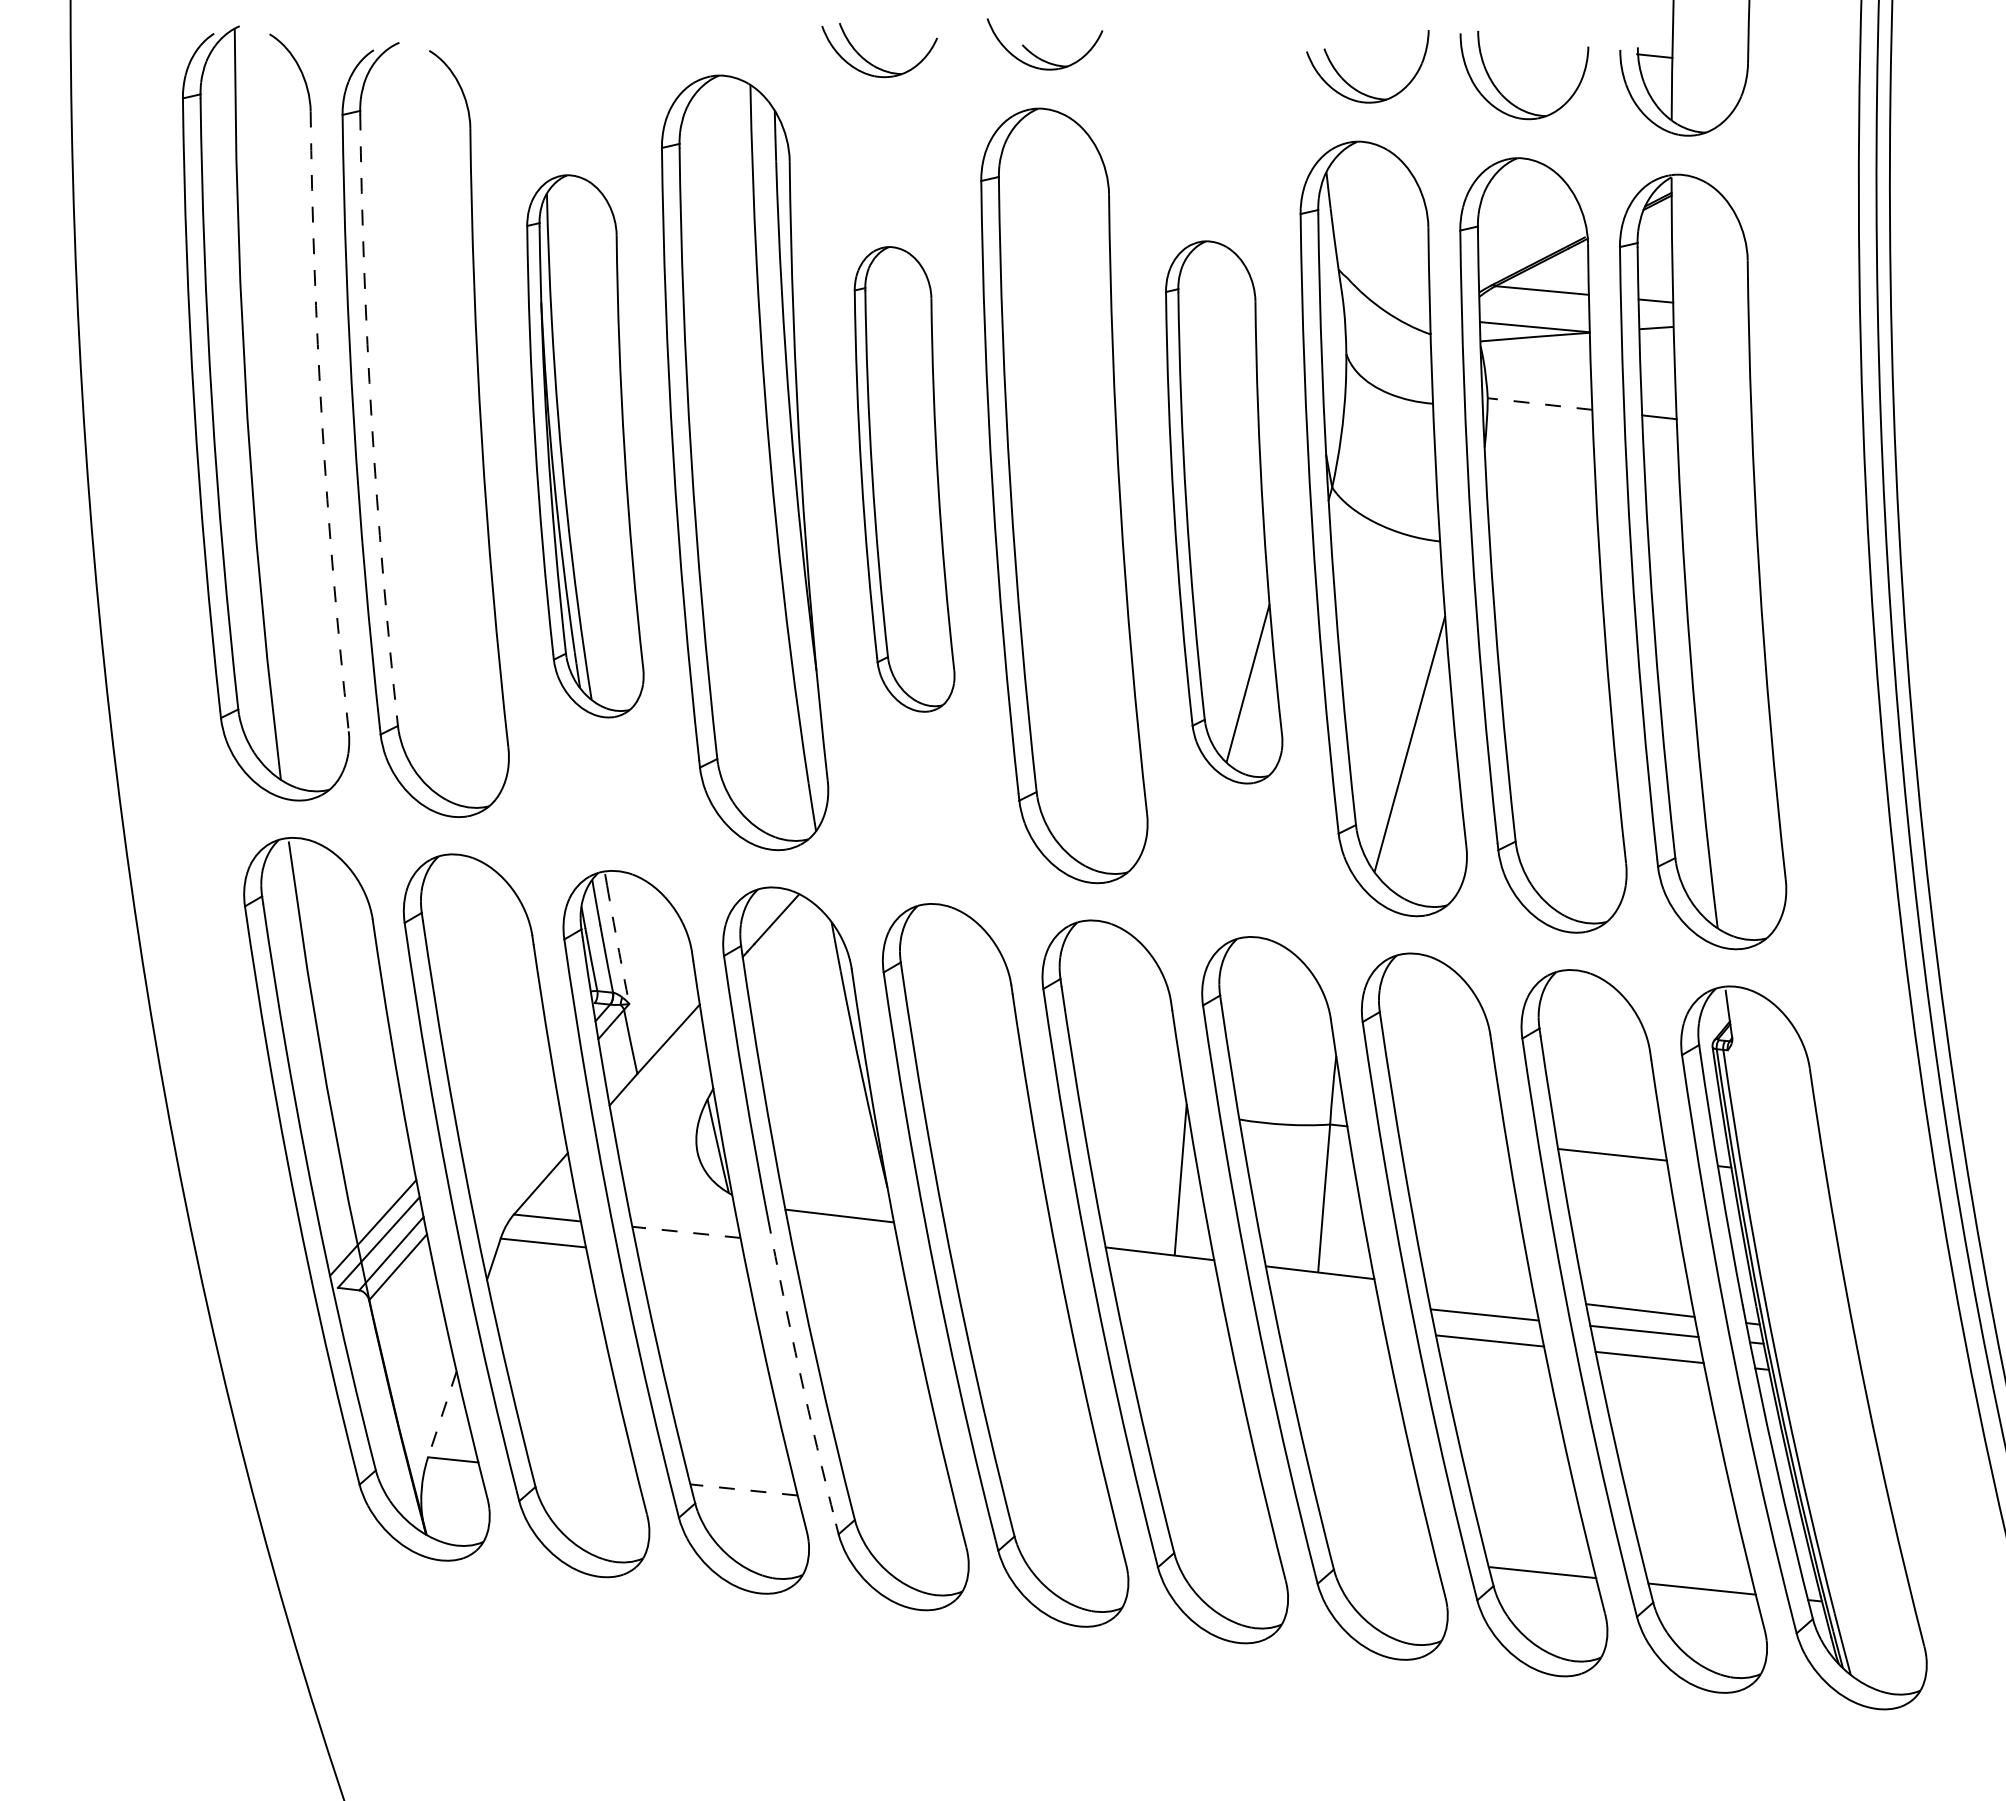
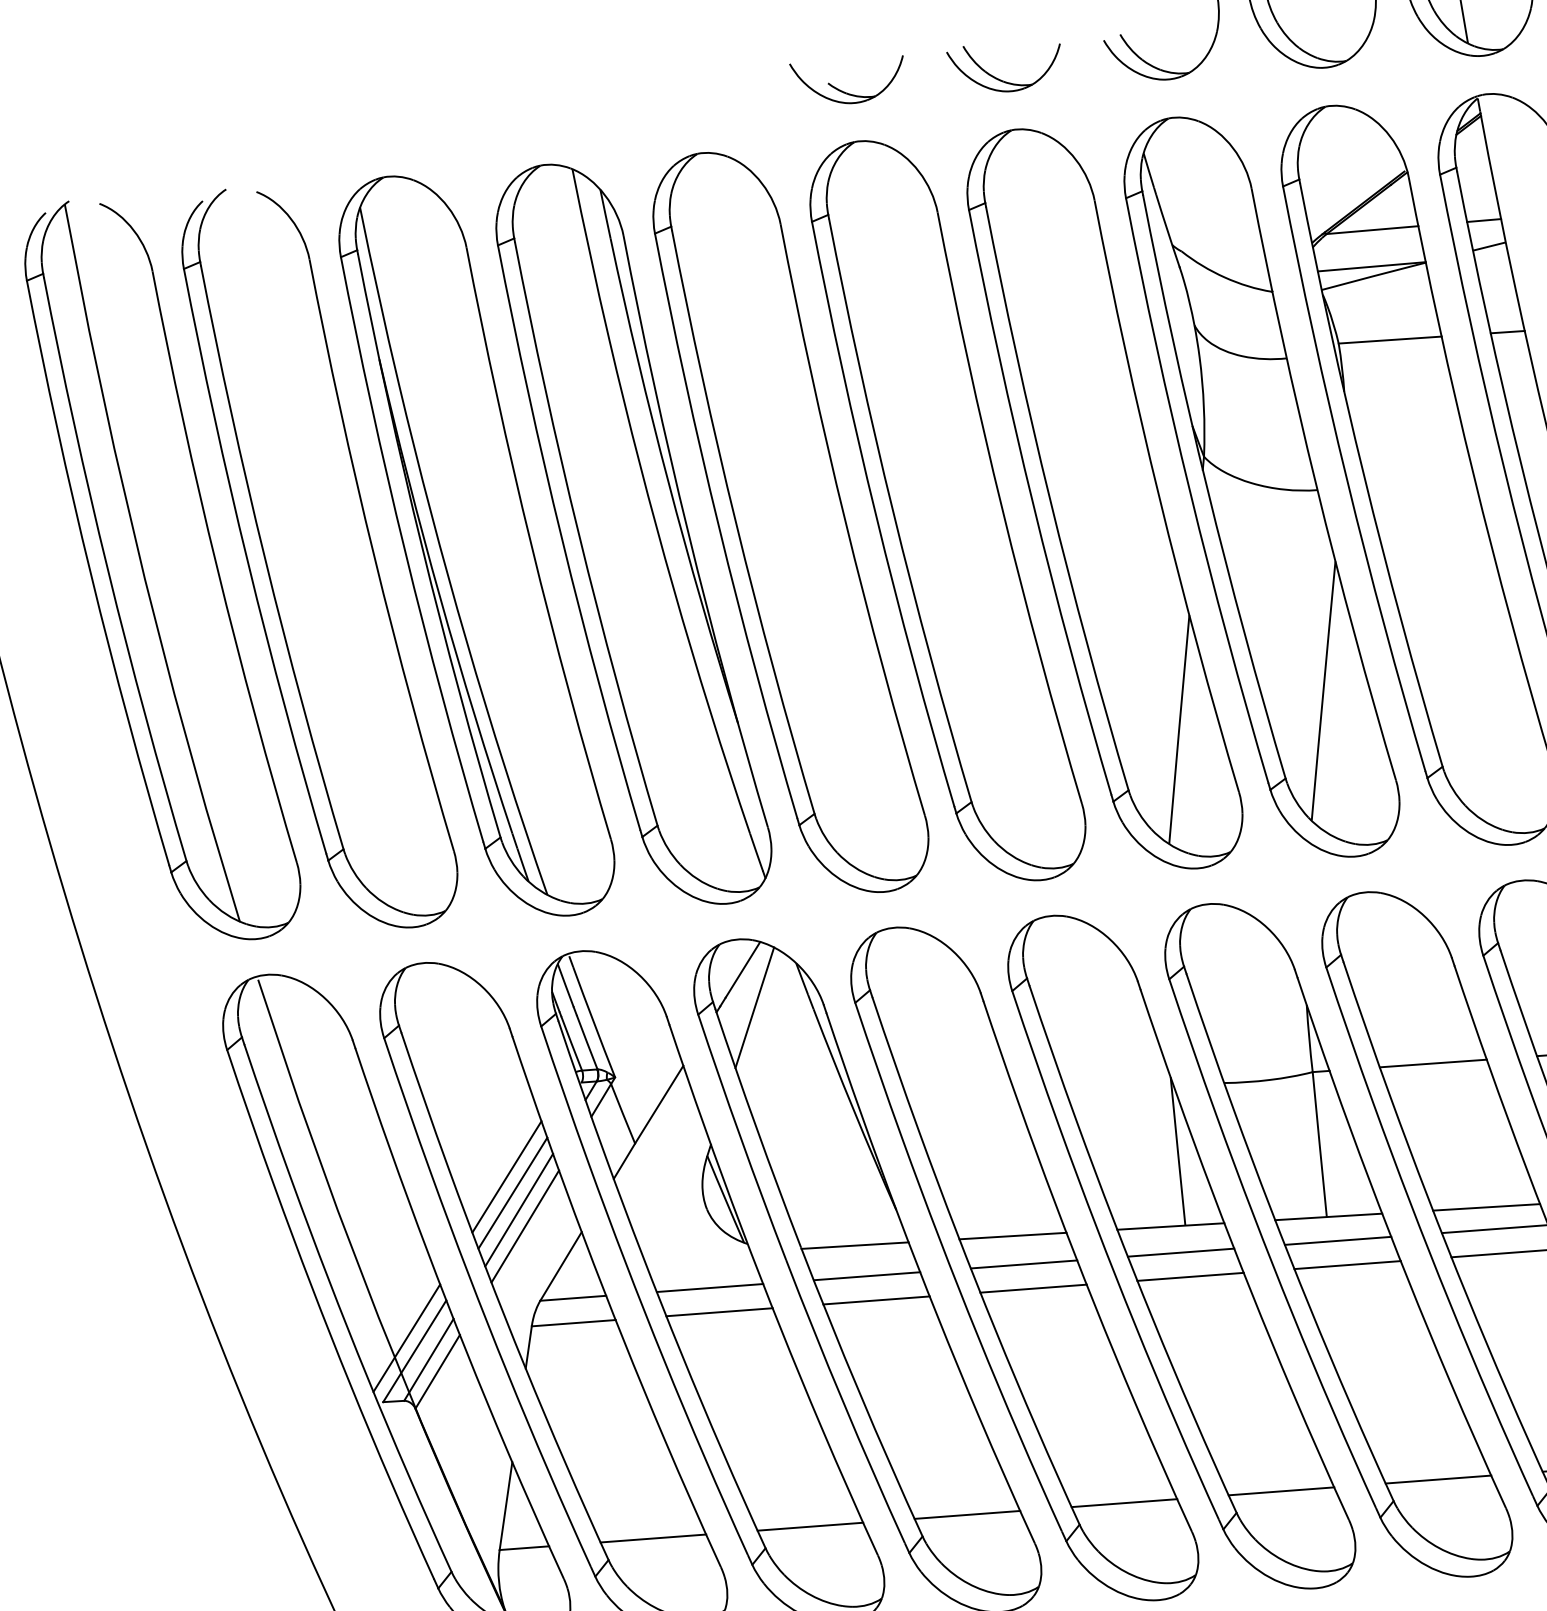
part: (870, 62) -> (999, 78), moved
line: (1540, 404) -> (1390, 340), dashed -> solid
arc: (371, 420) -> (264, 558), dashed -> solid
arc: (322, 421) -> (217, 568), dashed -> solid
part: (585, 446) -> (476, 546), size x1.43
part: (904, 479) -> (789, 523), size x1.67
part: (1224, 512) -> (1104, 499), size x1.43
arc: (617, 944) -> (593, 1022), dashed -> solid
line: (781, 959) -> (754, 1008), added
line: (502, 1083) -> (506, 1176), added
line: (505, 1101) -> (512, 1193), added
line: (508, 1119) -> (518, 1209), added
line: (512, 1137) -> (525, 1226), added
line: (1452, 1137) -> (1433, 1063), added
line: (686, 1232) -> (710, 1288), dashed -> solid
line: (999, 1234) -> (1012, 1235), added
line: (846, 1248) -> (867, 1275), added
line: (691, 1257) -> (719, 1311), added
line: (1005, 1265) -> (1023, 1264), added
line: (851, 1274) -> (876, 1300), added
line: (1165, 1281) -> (1181, 1252), added
line: (1010, 1291) -> (1033, 1288), added
line: (1480, 1291) -> (1486, 1207), added
line: (1325, 1298) -> (1338, 1240), added
line: (1170, 1307) -> (1190, 1276), added
line: (1330, 1324) -> (1347, 1265), added
arc: (799, 1371) -> (843, 1402), dashed -> solid
line: (442, 1414) -> (506, 1506), dashed -> solid
line: (584, 1473) -> (653, 1538), added
line: (744, 1489) -> (810, 1526), dashed -> solid
line: (903, 1506) -> (967, 1514), added
line: (1063, 1522) -> (1124, 1502), added
line: (1222, 1539) -> (1280, 1491), added
line: (1382, 1555) -> (1438, 1479), added

